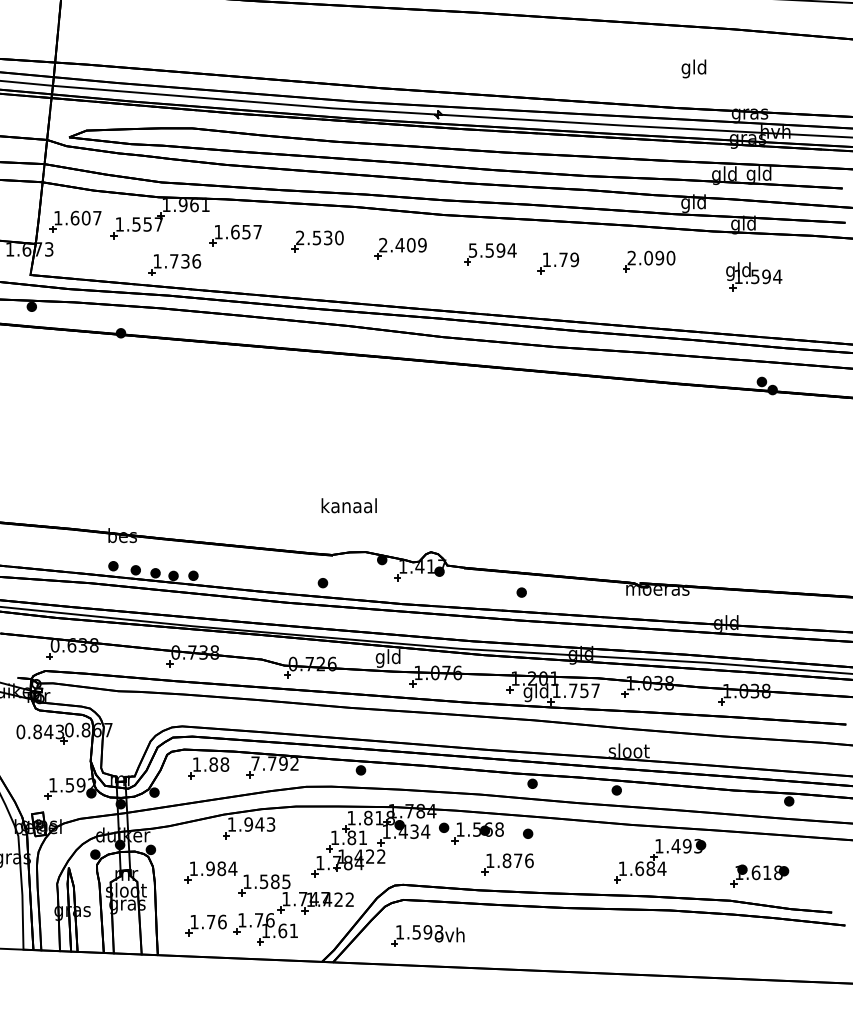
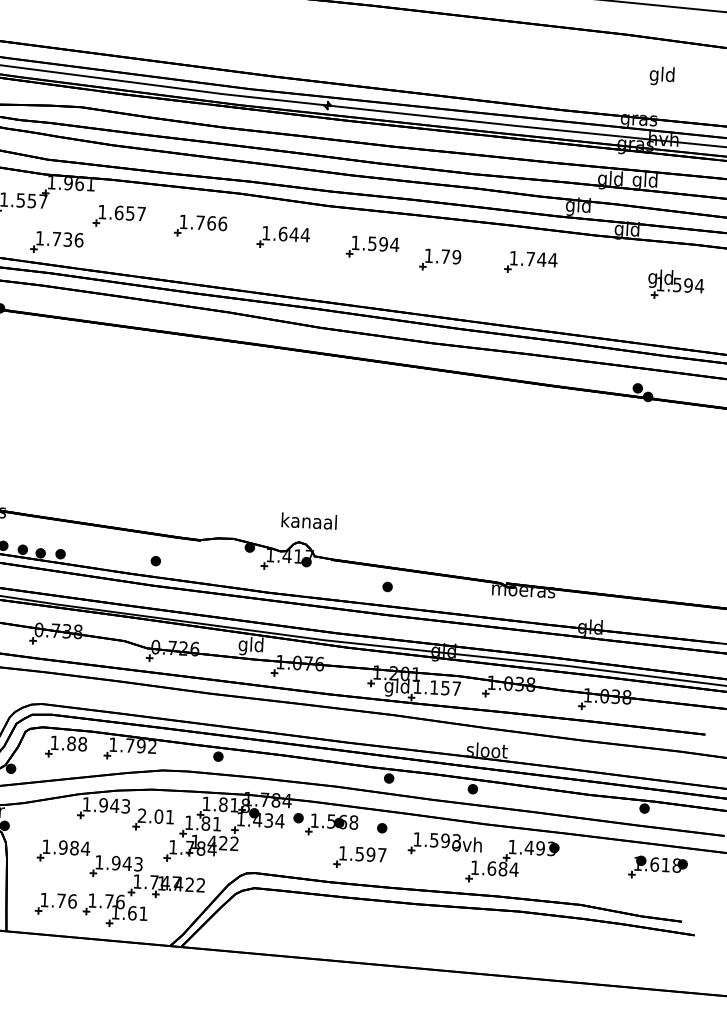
text: (693, 68) -> (661, 75), moved
text: (319, 237) -> (202, 222), 2.530 -> 1.766
text: (403, 245) -> (286, 234), 2.409 -> 1.644
text: (472, 250) -> (355, 242), 5.594 -> 1.594
text: (651, 257) -> (533, 258), 2.090 -> 1.744
part: (754, 276) -> (676, 284), moved
text: (348, 505) -> (308, 520), moved
part: (322, 583) -> (155, 561), moved
text: (573, 690) -> (434, 687), 1.757 -> 1.157
text: (255, 763) -> (113, 744), 7.792 -> 1.792
part: (298, 836) -> (152, 819), added
text: (517, 860) -> (370, 854), 1.876 -> 1.597
part: (759, 875) -> (658, 867), moved
text: (274, 881) -> (126, 863), 1.585 -> 1.943
part: (427, 935) -> (444, 843), moved

